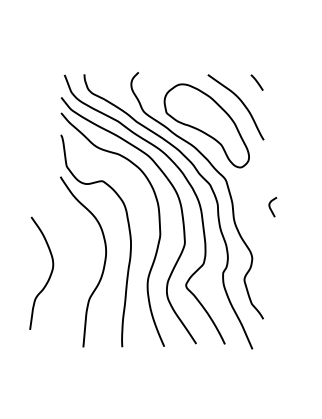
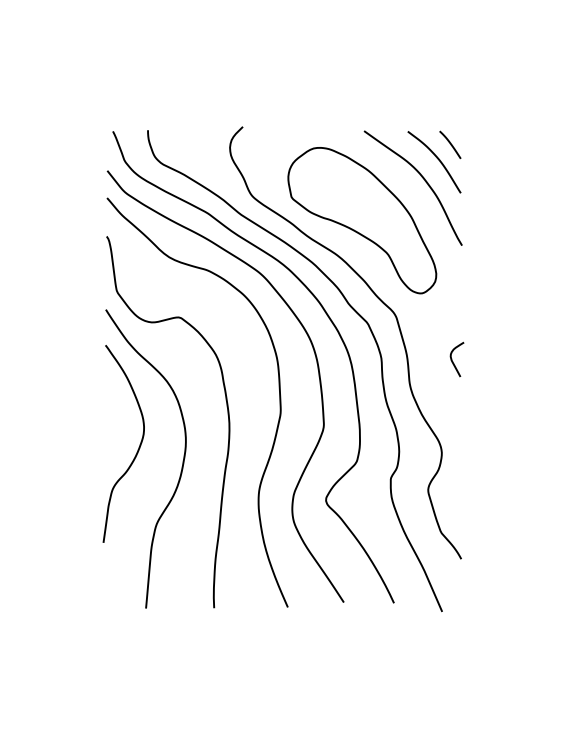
curve: (248, 90) -> (435, 158), added
curve: (271, 208) -> (454, 361), moved
curve: (49, 275) -> (137, 447), moved

